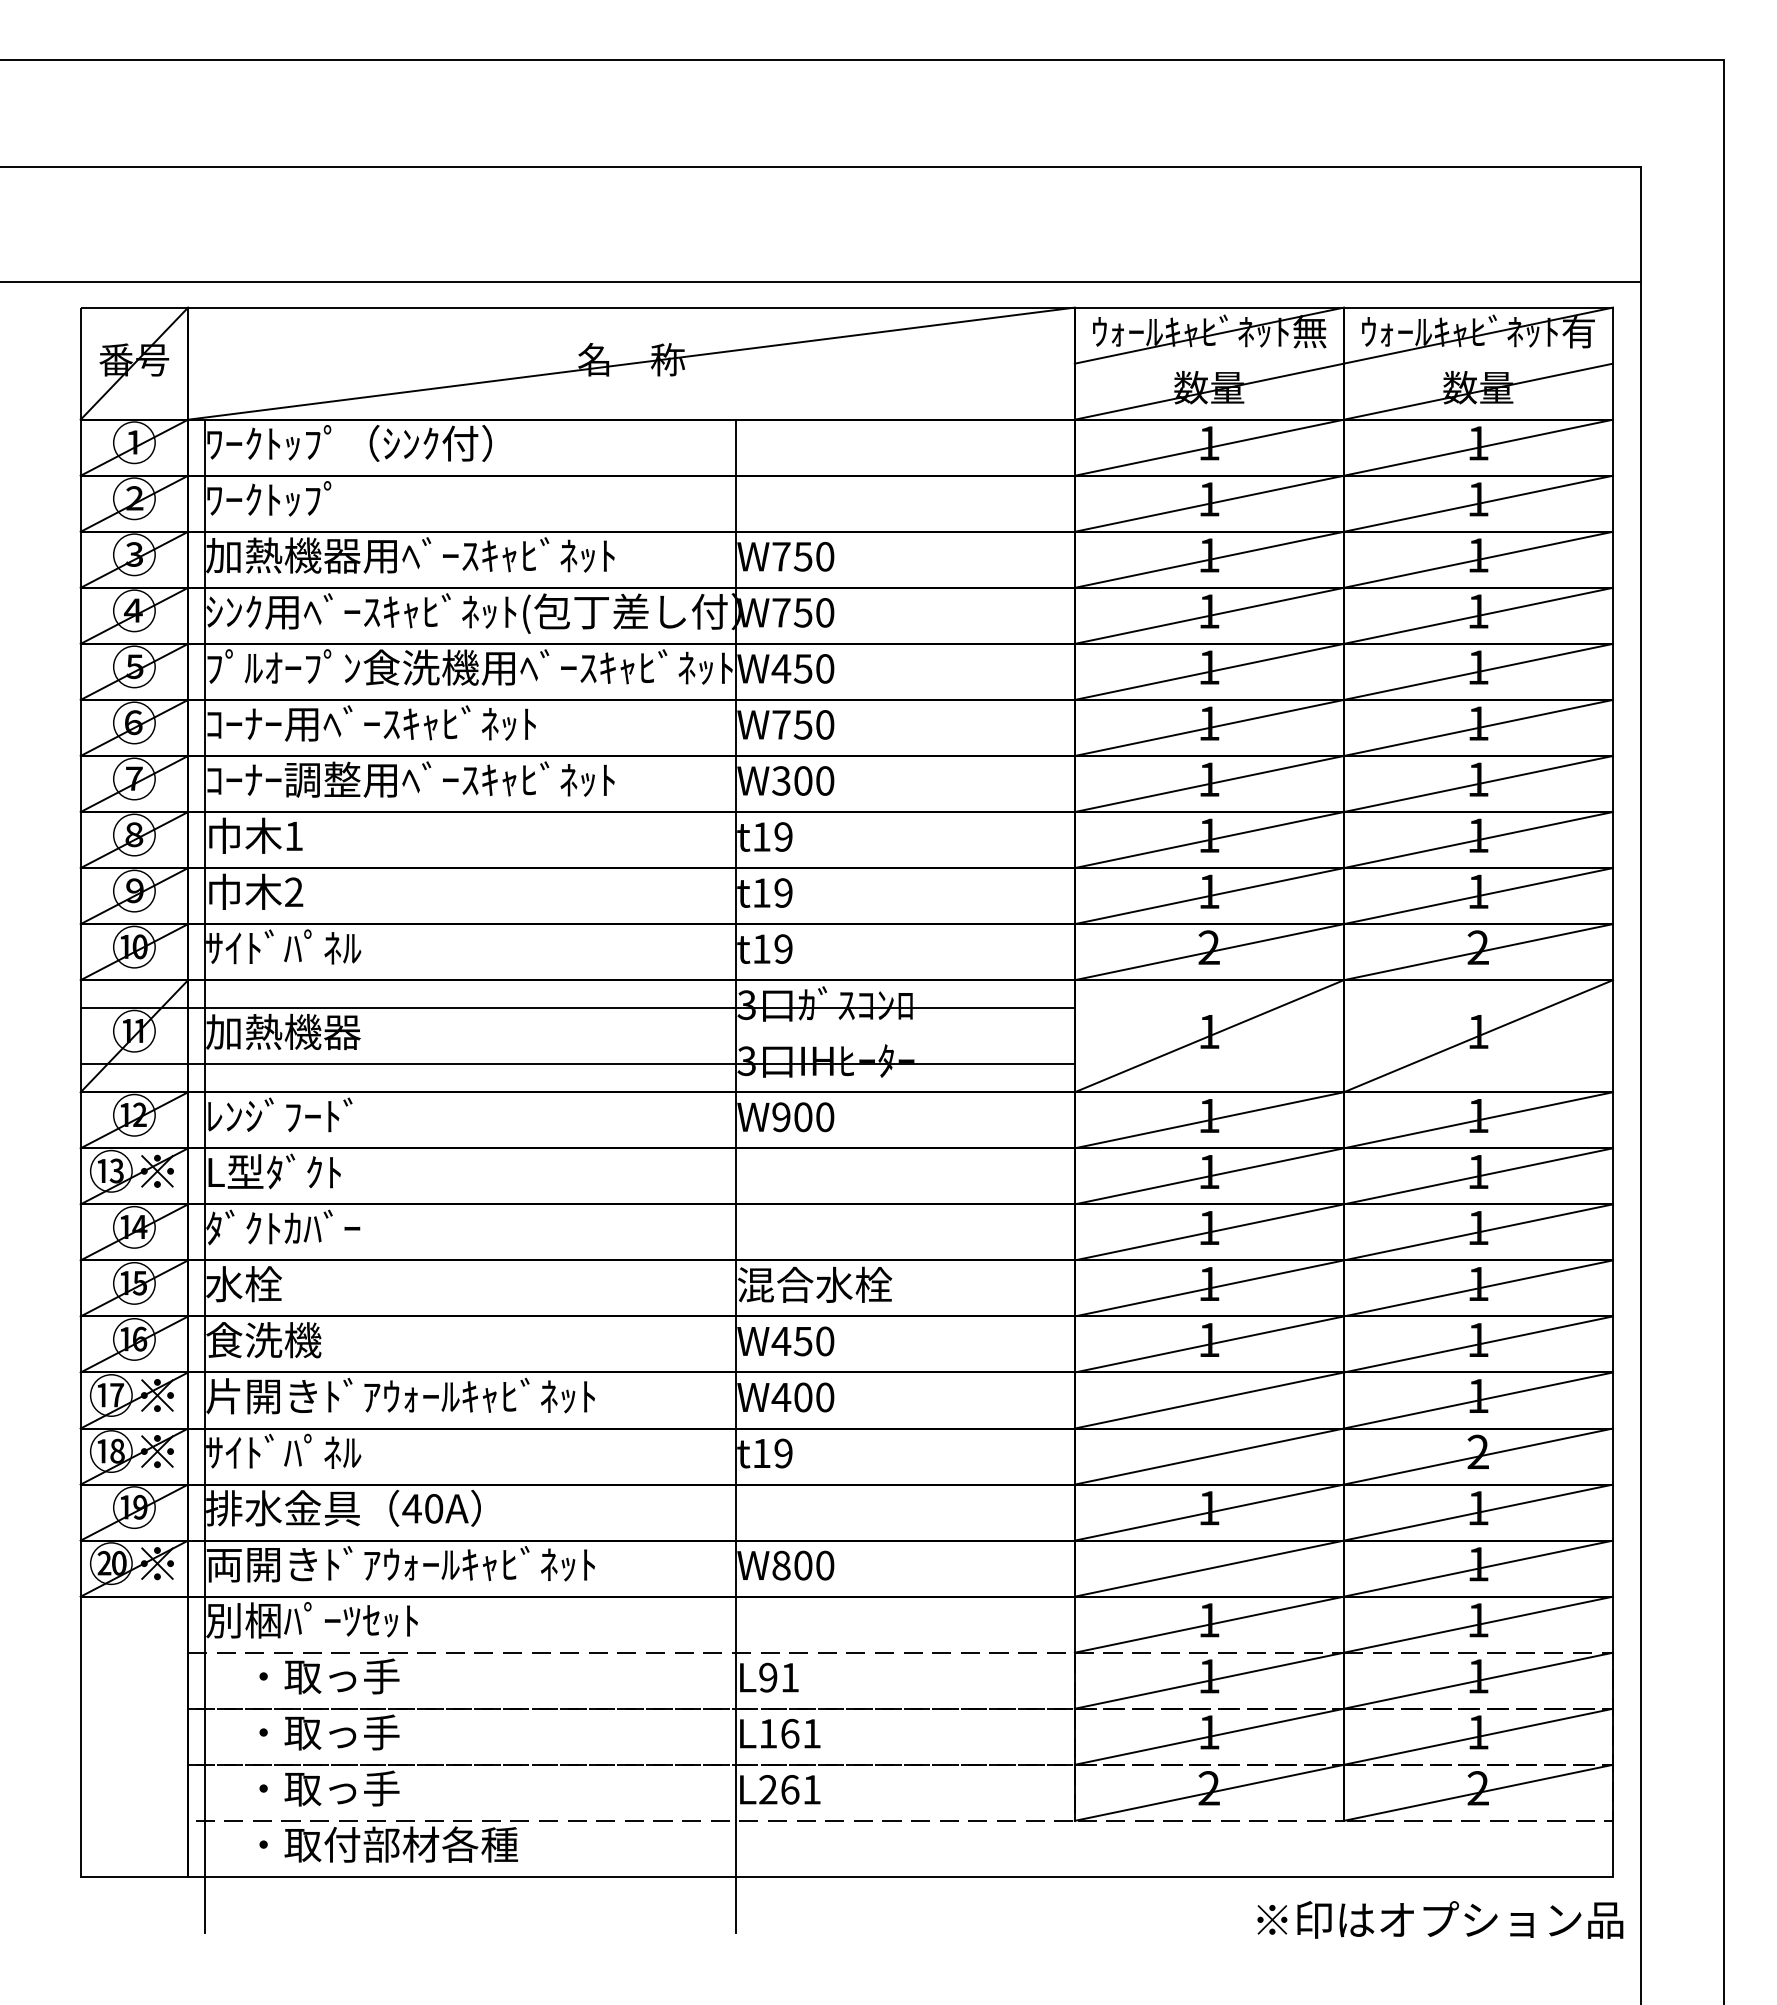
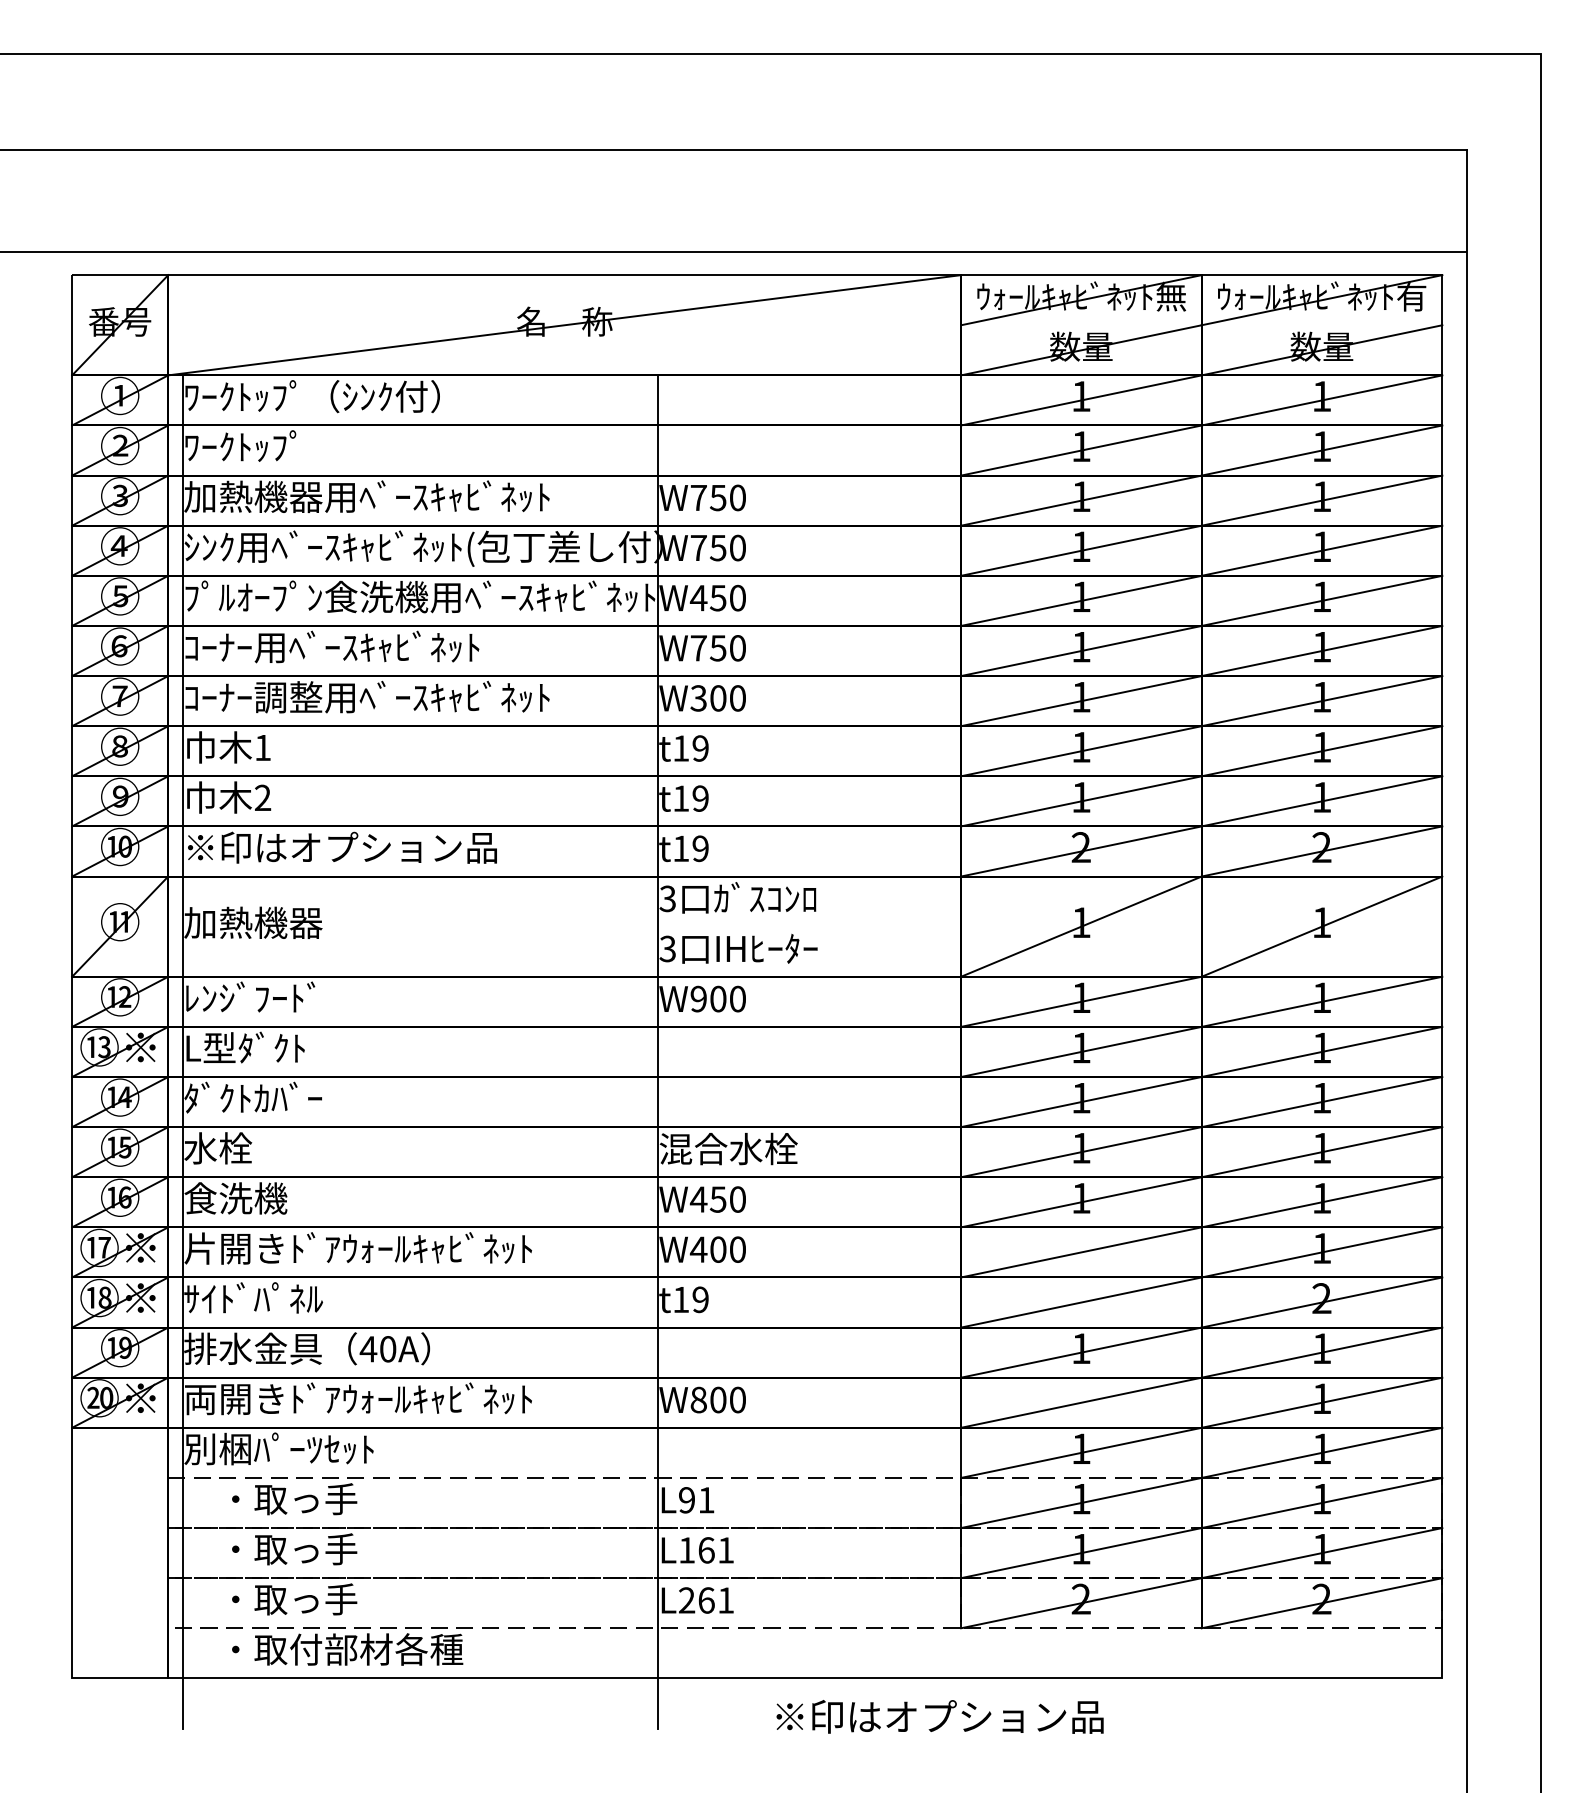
text: (380, 947) -> (340, 847), ｻｲﾄﾞﾊﾟﾈﾙ -> ※印はオプション品
line: (577, 1008) -> (516, 901), removed
line: (577, 1064) -> (516, 951), removed
text: (1440, 1919) -> (940, 1716), moved

